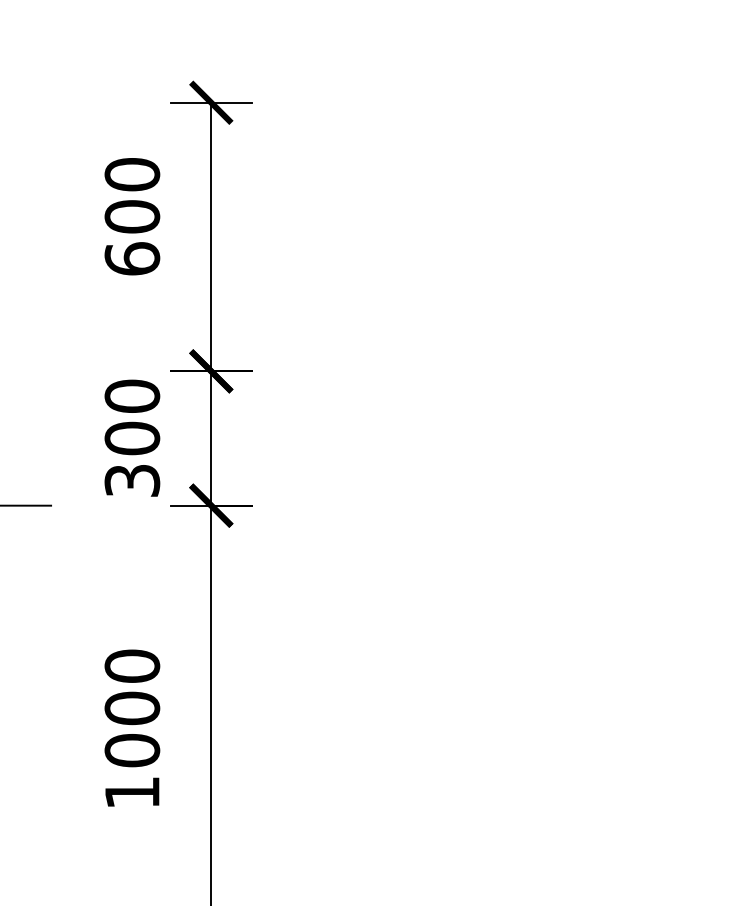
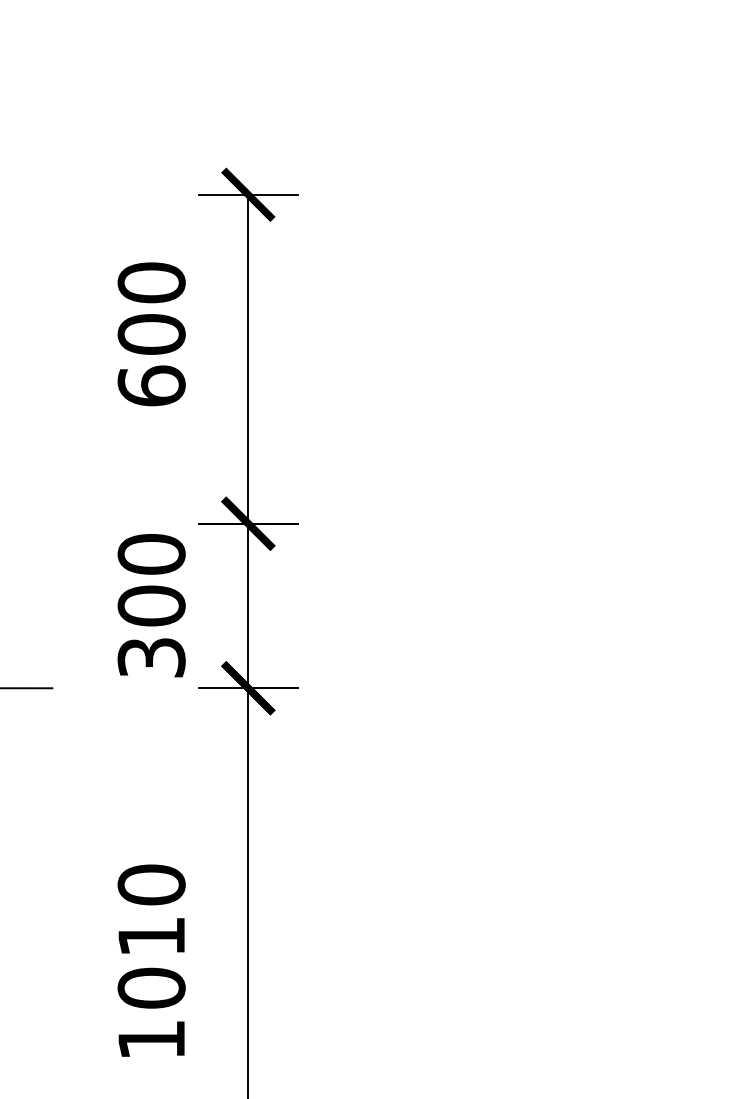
text: (132, 708) -> (151, 936), 1000 -> 1010

